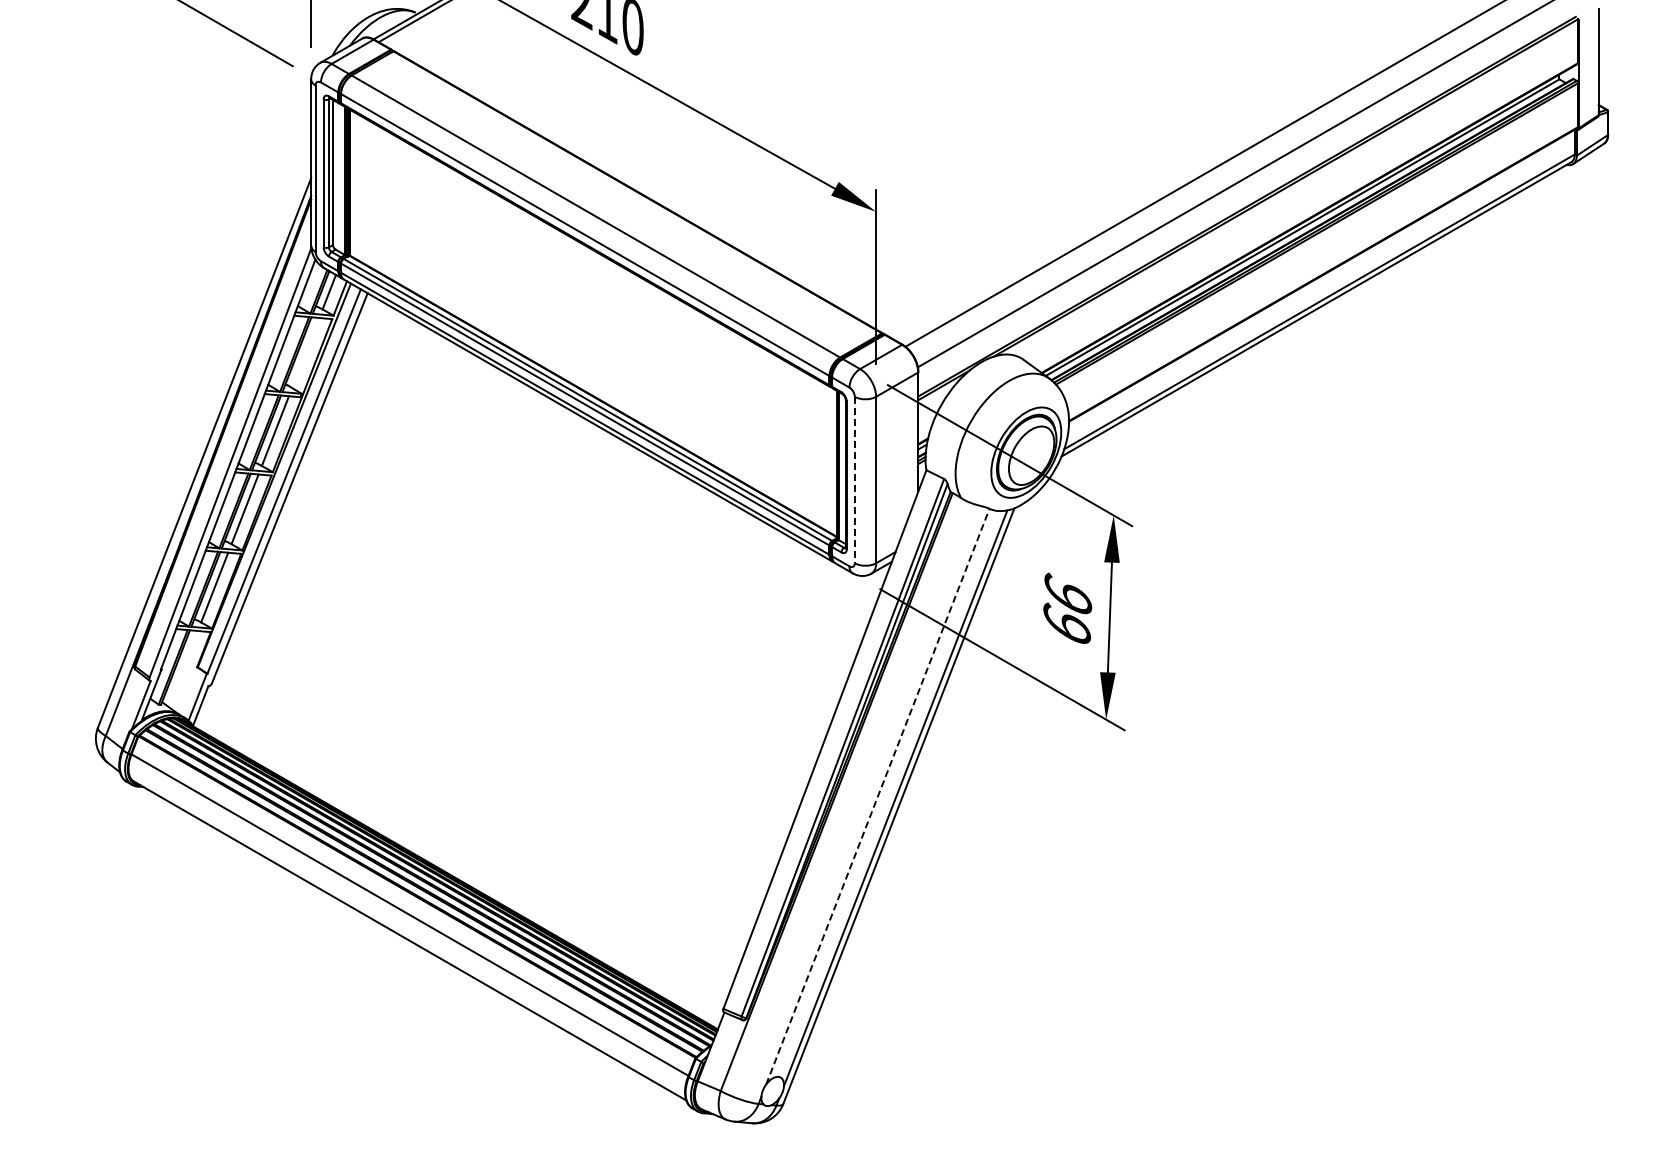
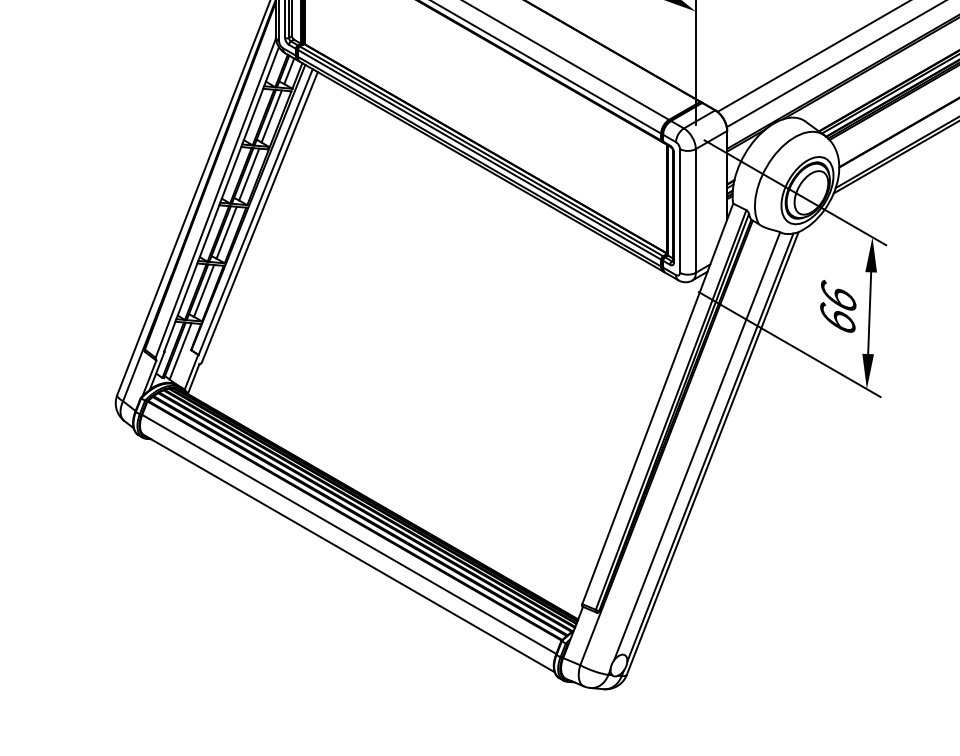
line: (305, 352) -> (271, 116), added
line: (854, 480) -> (679, 211), dashed -> solid
line: (182, 668) -> (180, 351), added
line: (877, 796) -> (696, 446), dashed -> solid

